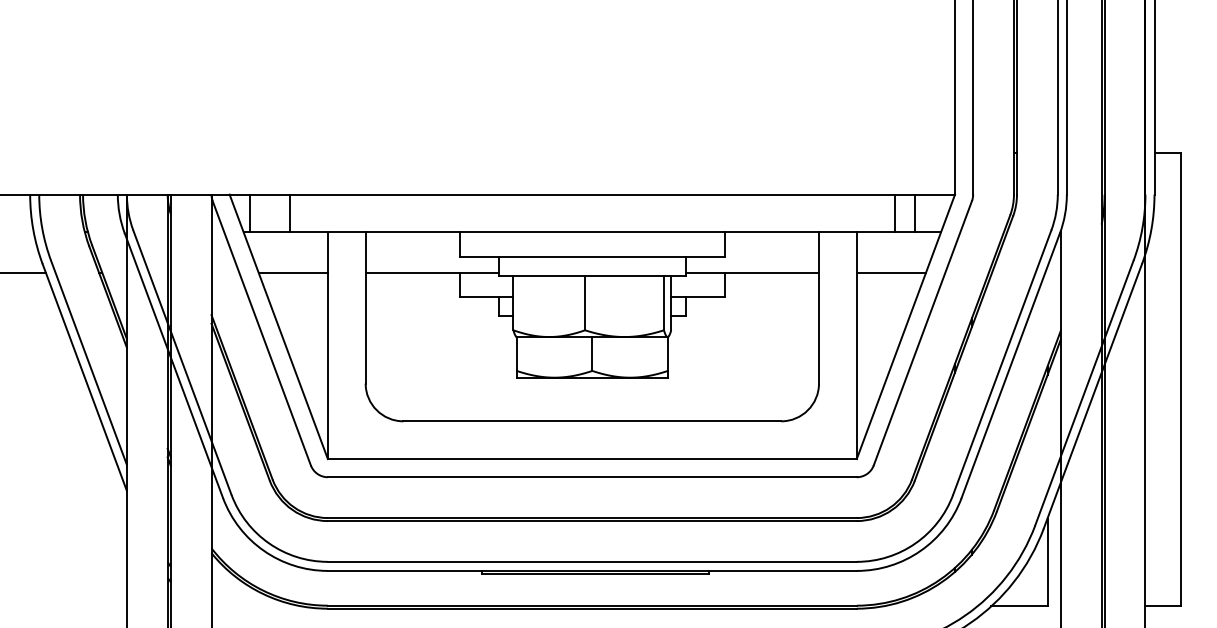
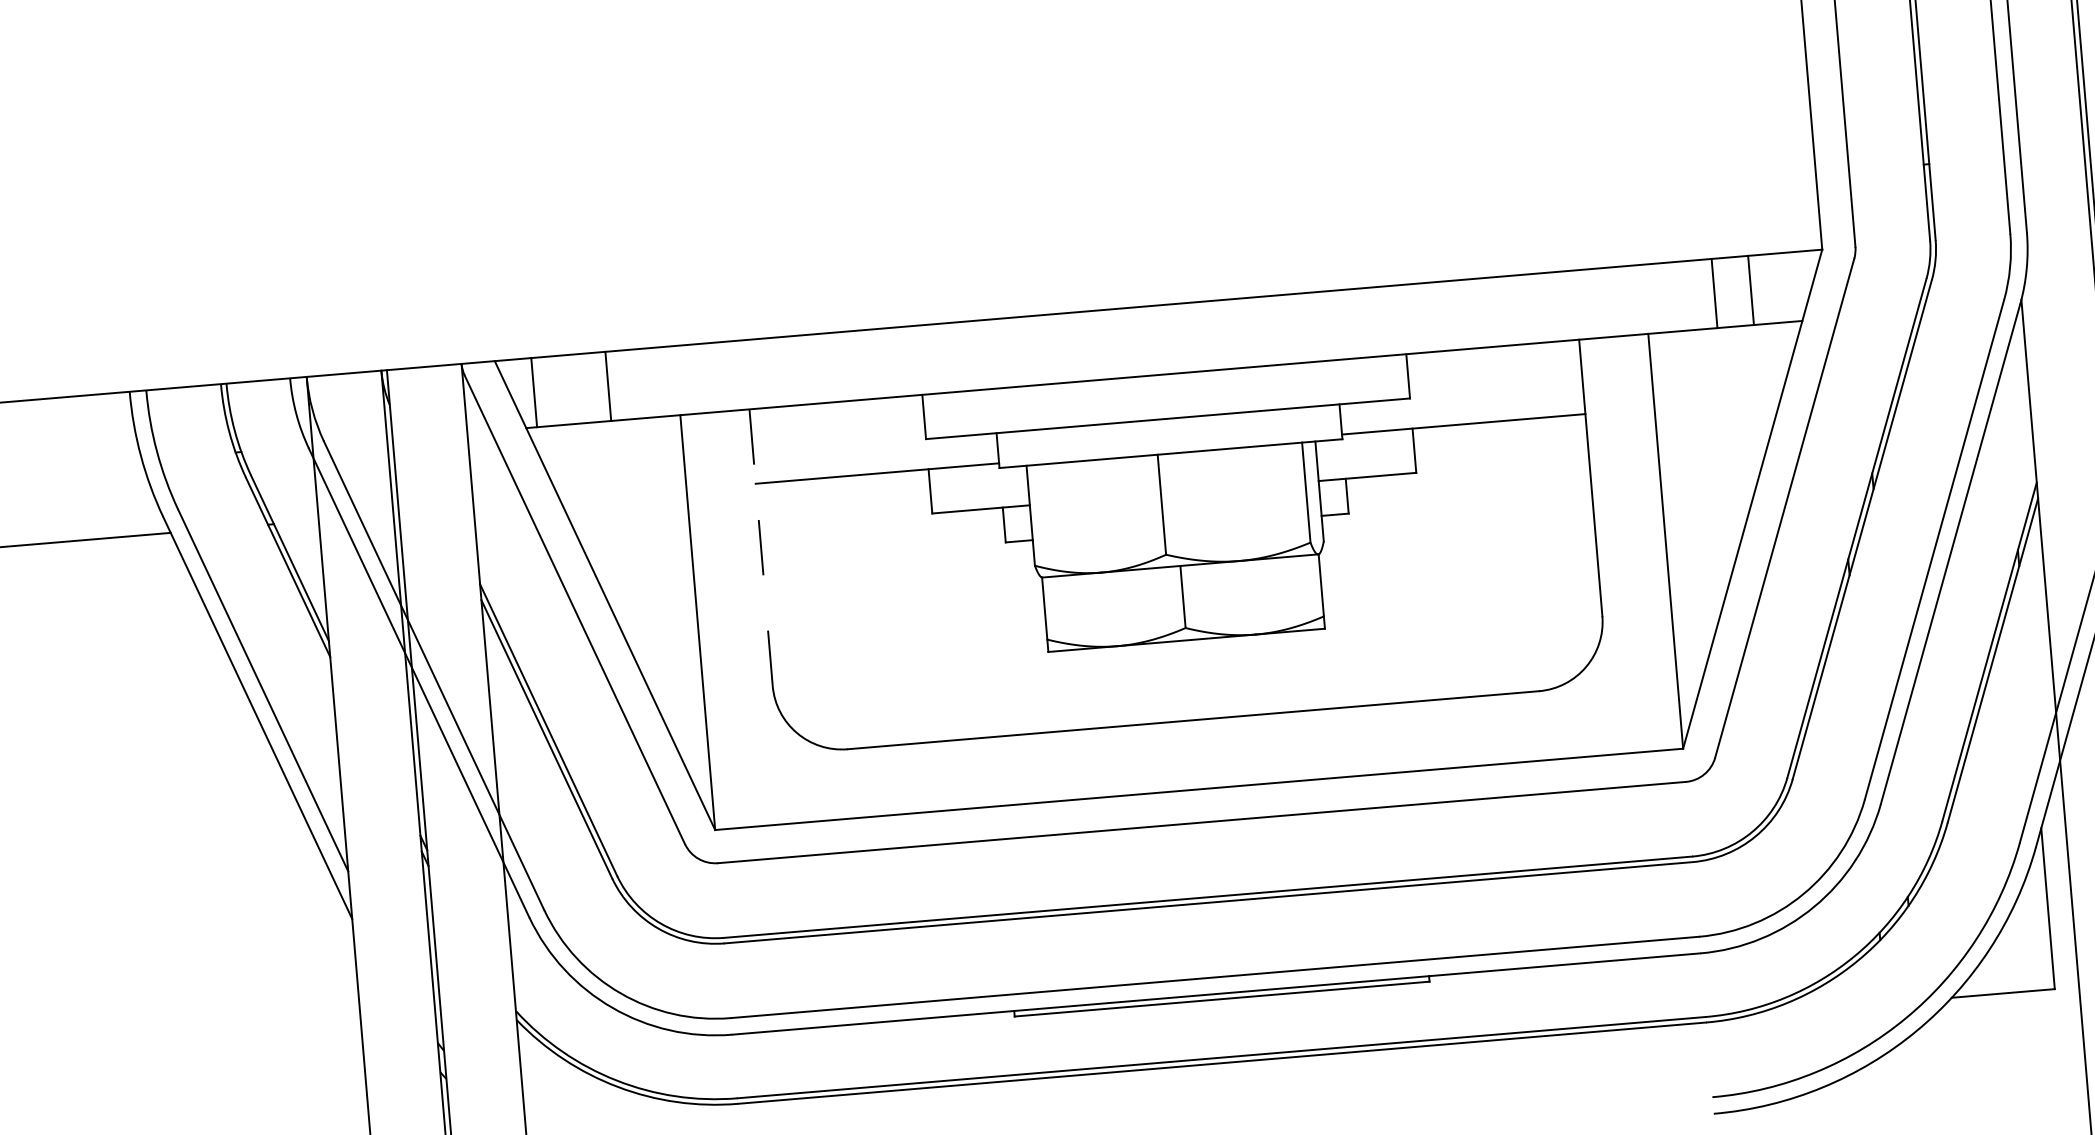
line: (292, 273) -> (621, 495), removed
line: (890, 273) -> (1716, 403), removed
line: (365, 307) -> (760, 546), solid -> dashed

